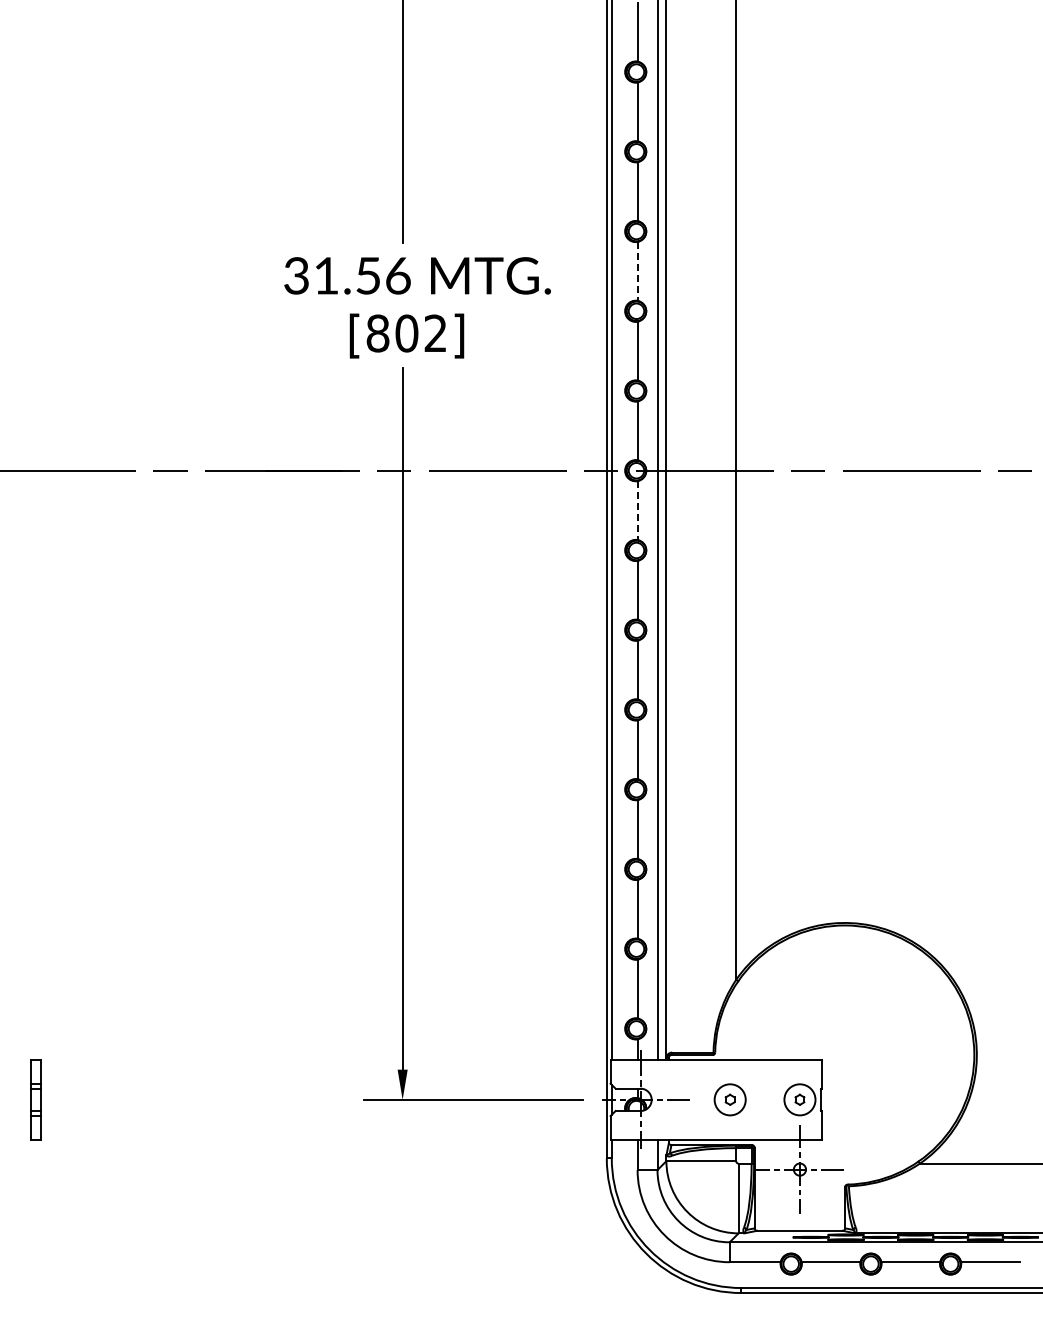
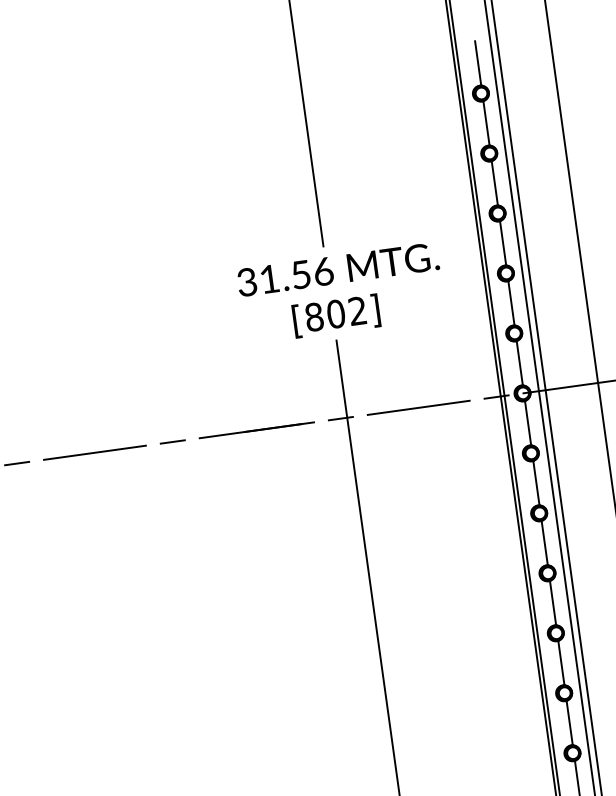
line: (637, 271) -> (503, 243), dashed -> solid
line: (637, 511) -> (528, 423), dashed -> solid

